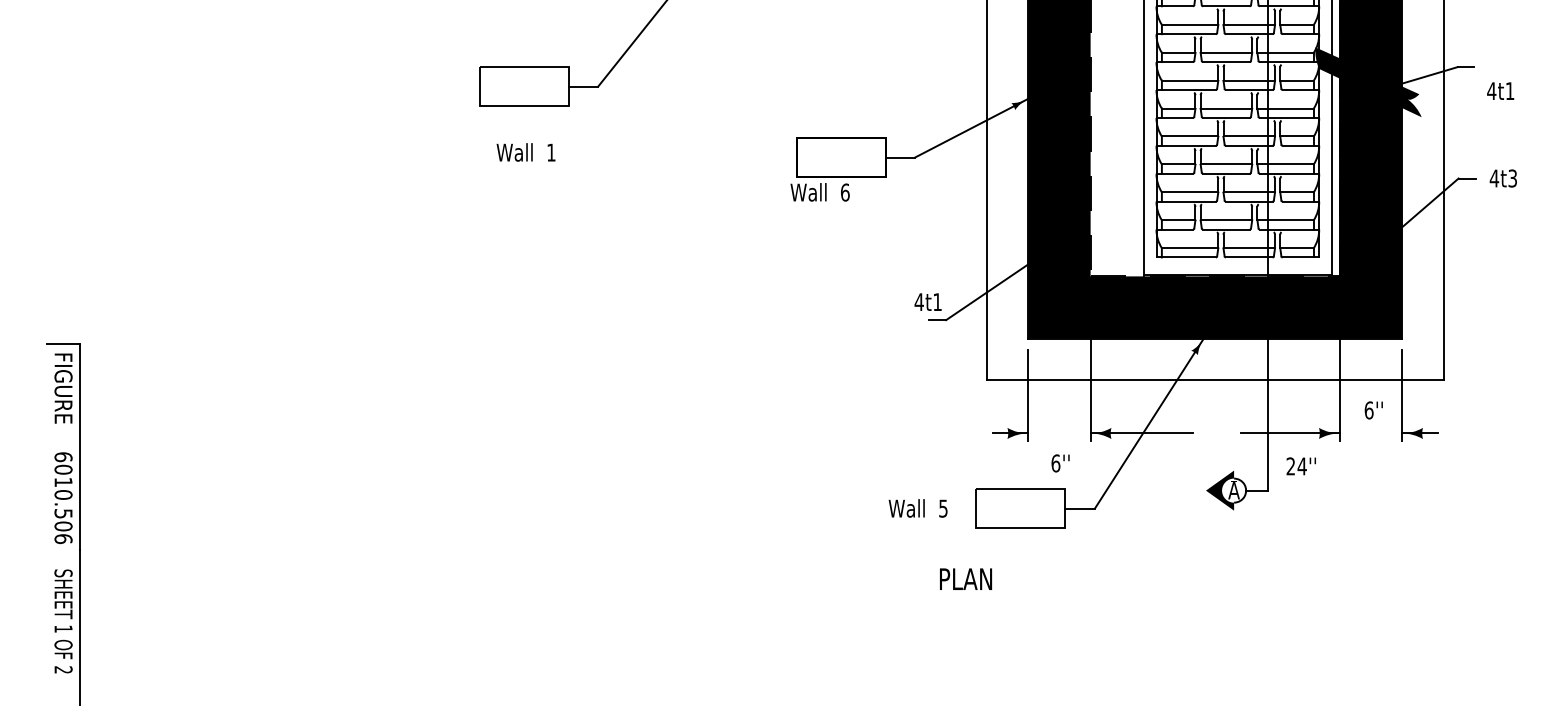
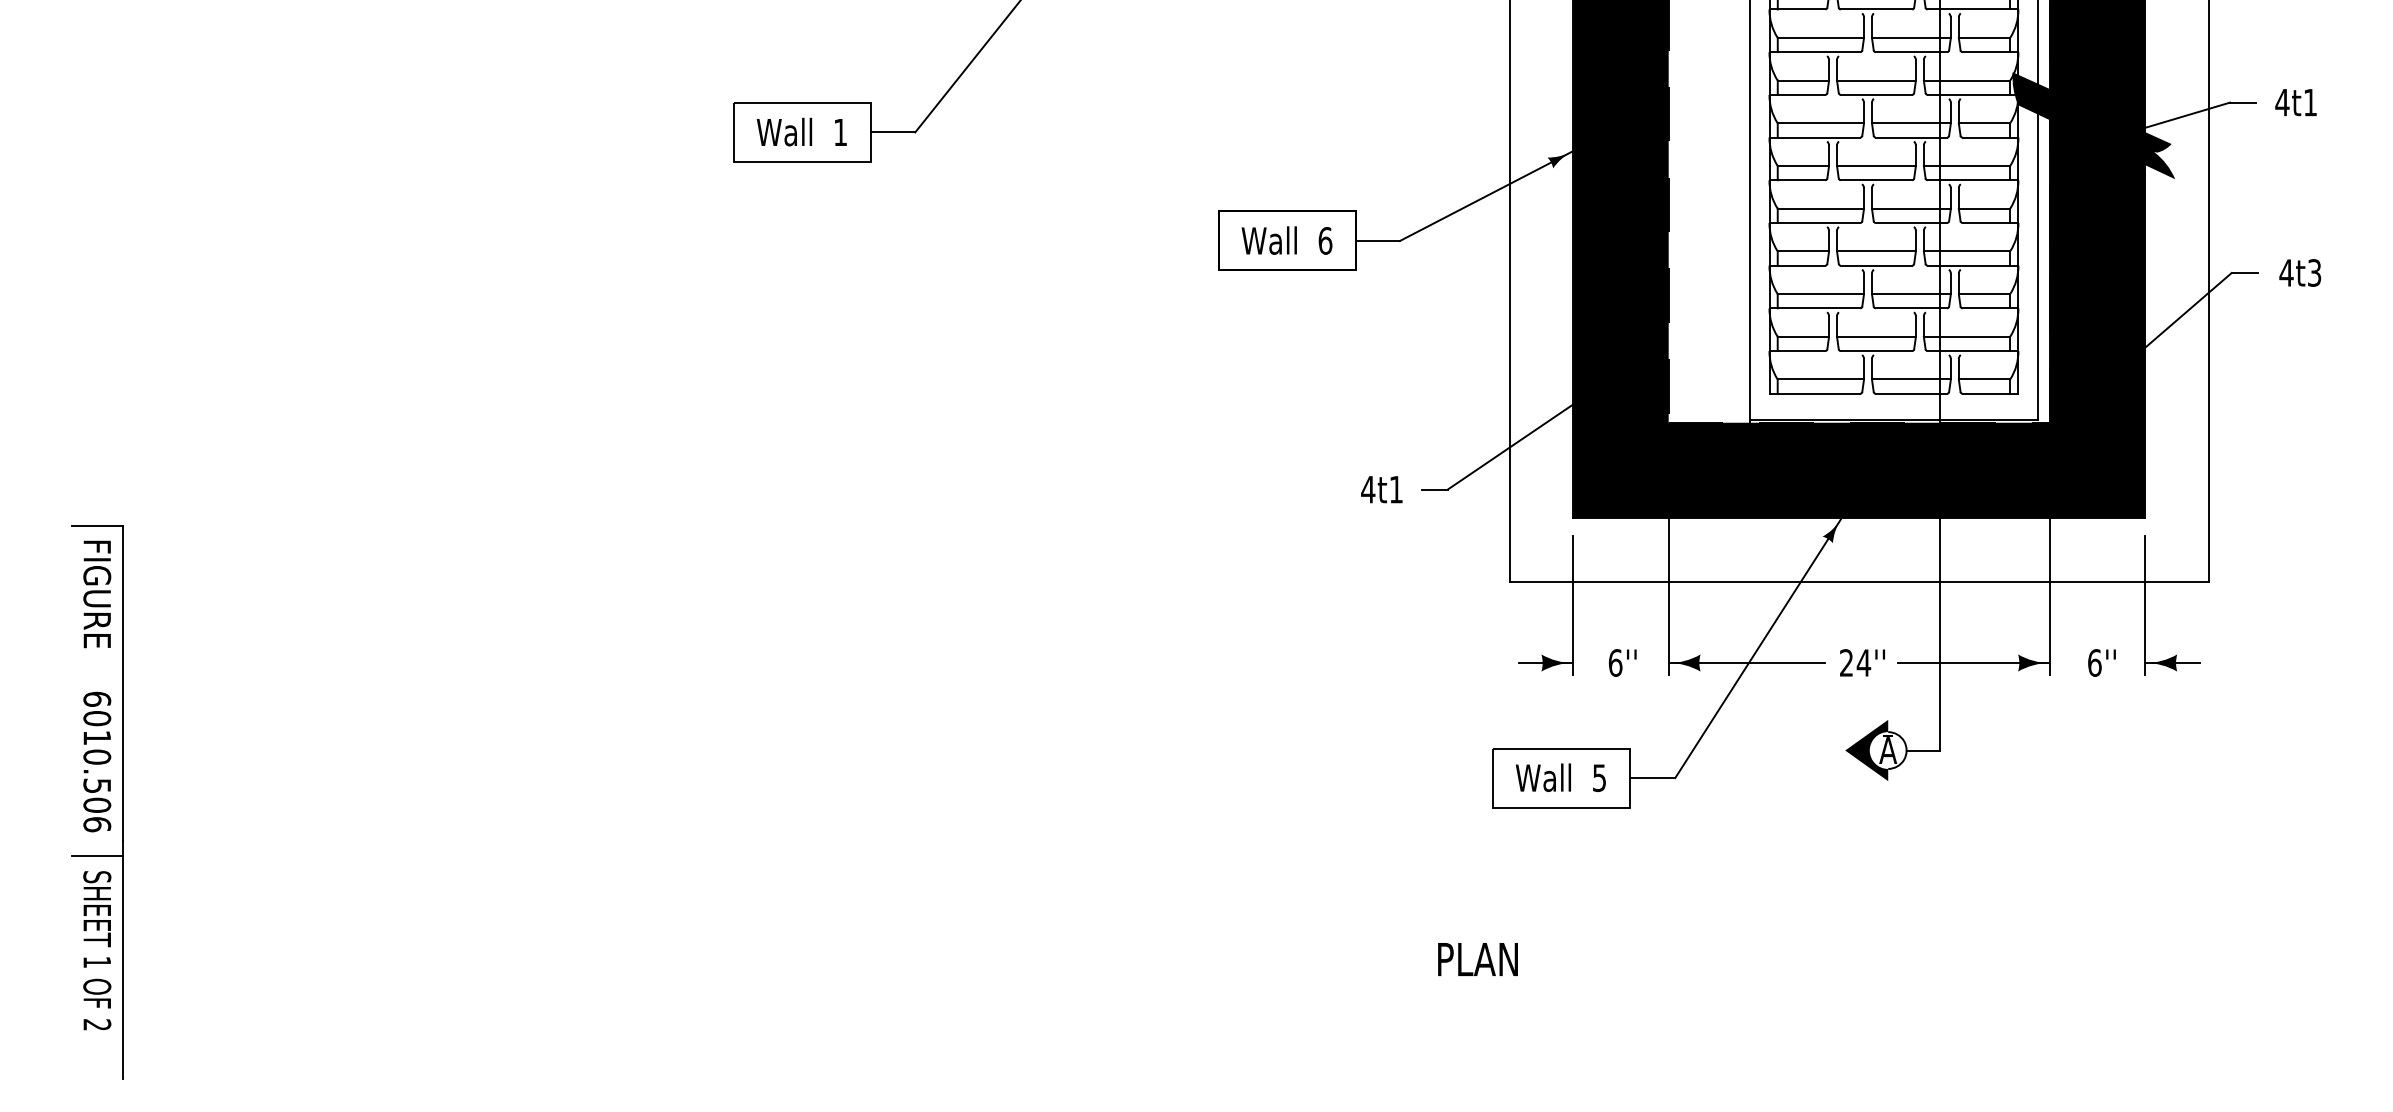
text: (1500, 90) -> (2295, 101), moved
text: (525, 152) -> (800, 132), moved
text: (819, 192) -> (1286, 240), moved
text: (927, 301) -> (1380, 488), moved
text: (1373, 410) -> (2101, 663), moved
text: (1060, 463) -> (1622, 663), moved
text: (1300, 466) -> (1861, 663), moved
text: (917, 508) -> (1559, 777), moved
line: (63, 559) -> (97, 855), added
text: (965, 578) -> (1477, 958), moved

